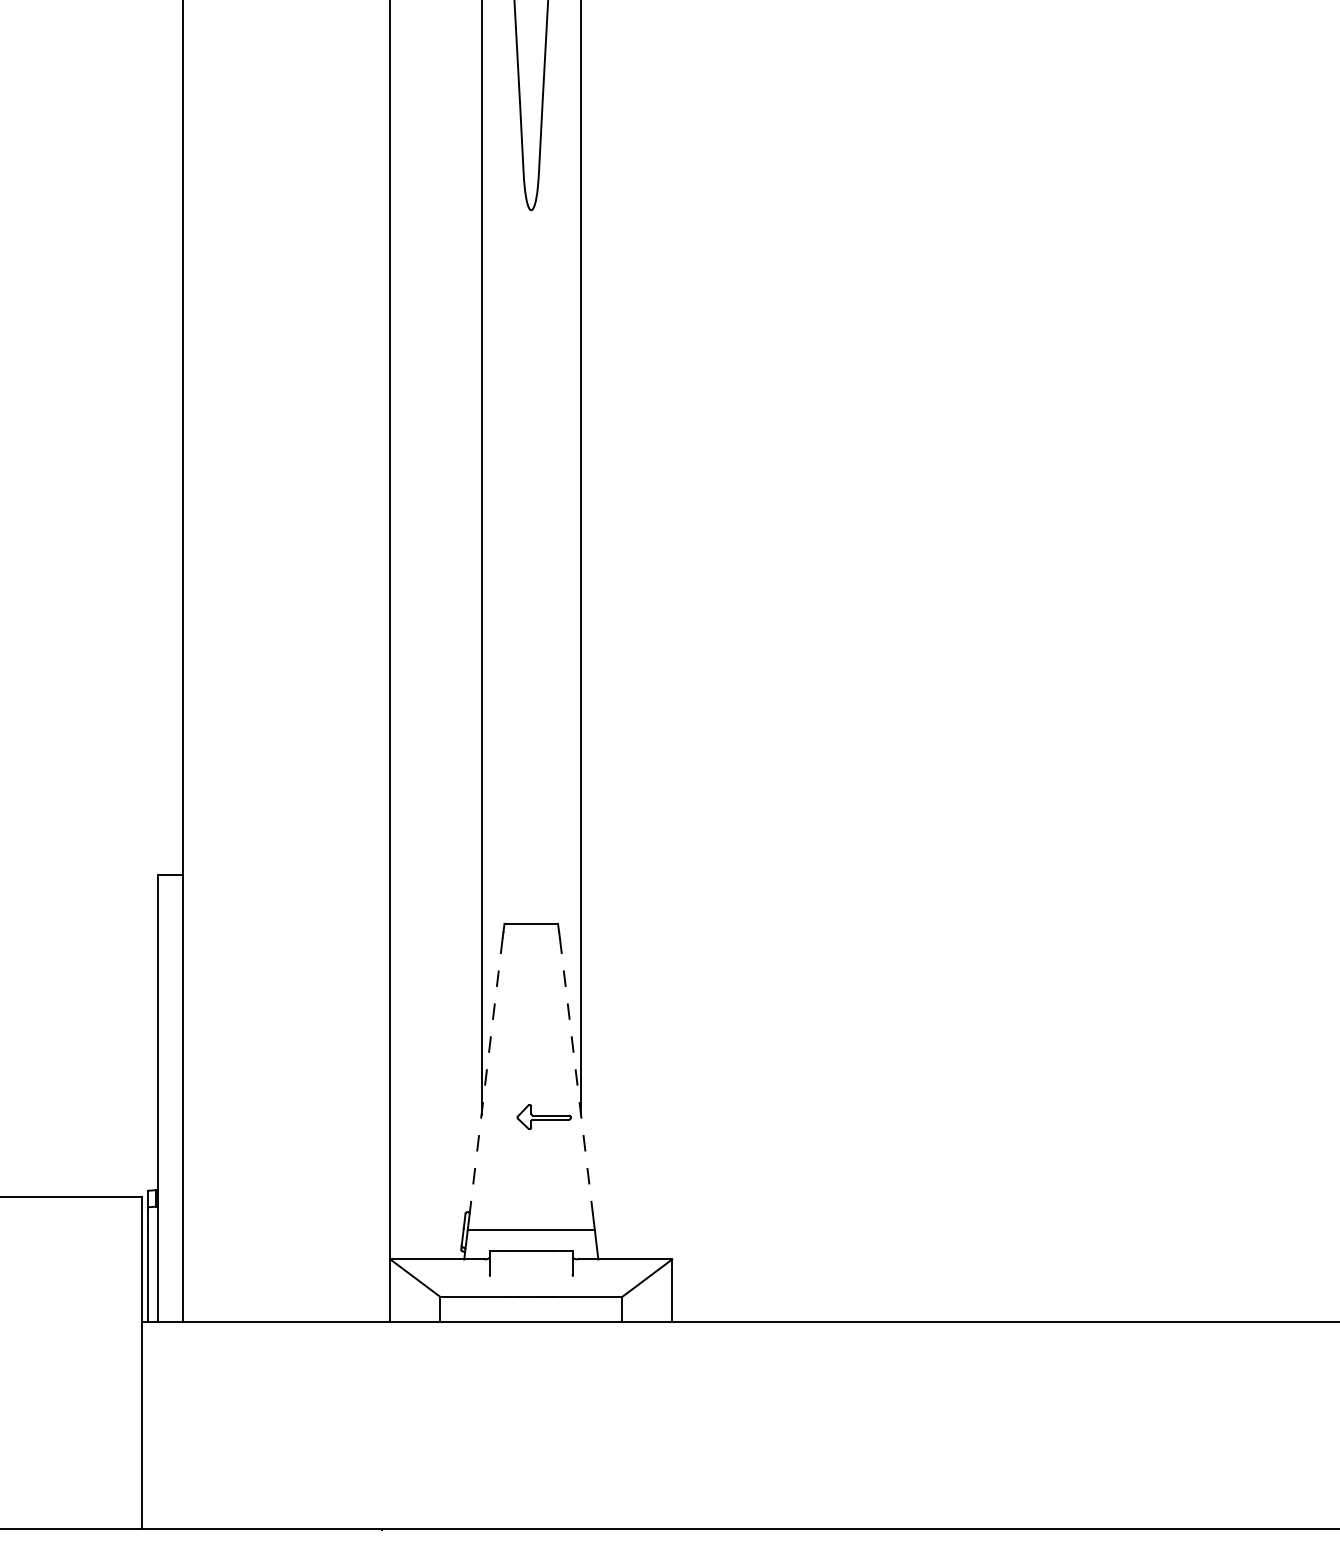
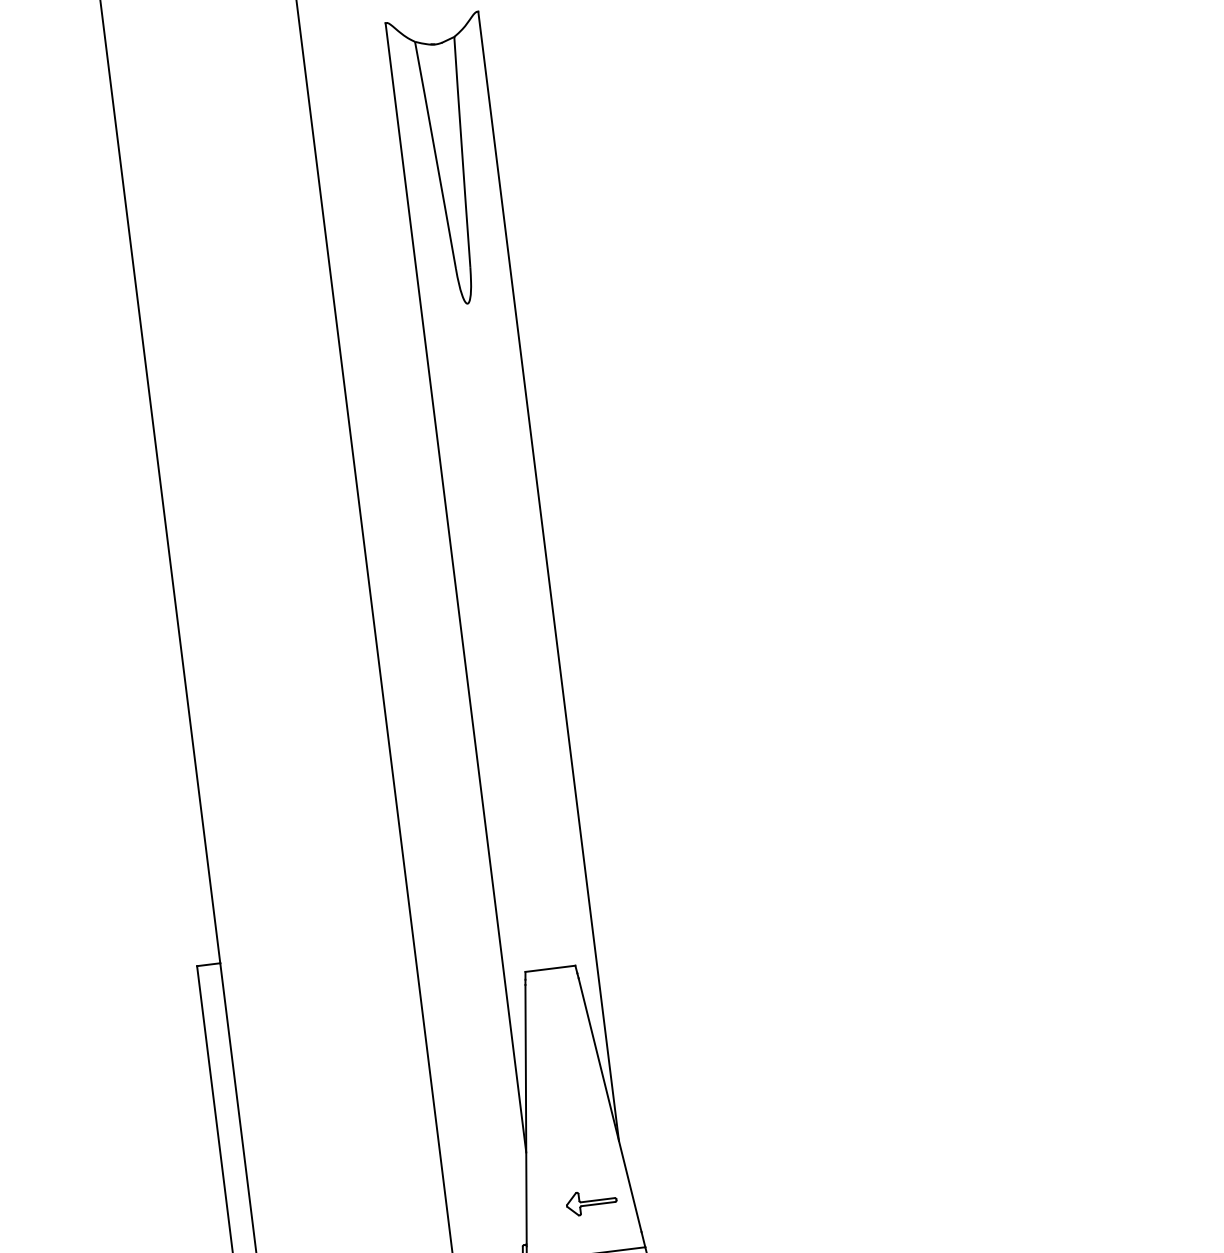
line: (486, 1076) -> (526, 1116), dashed -> solid
line: (576, 1076) -> (610, 1105), dashed -> solid
part: (543, 1117) -> (591, 1202), moved

